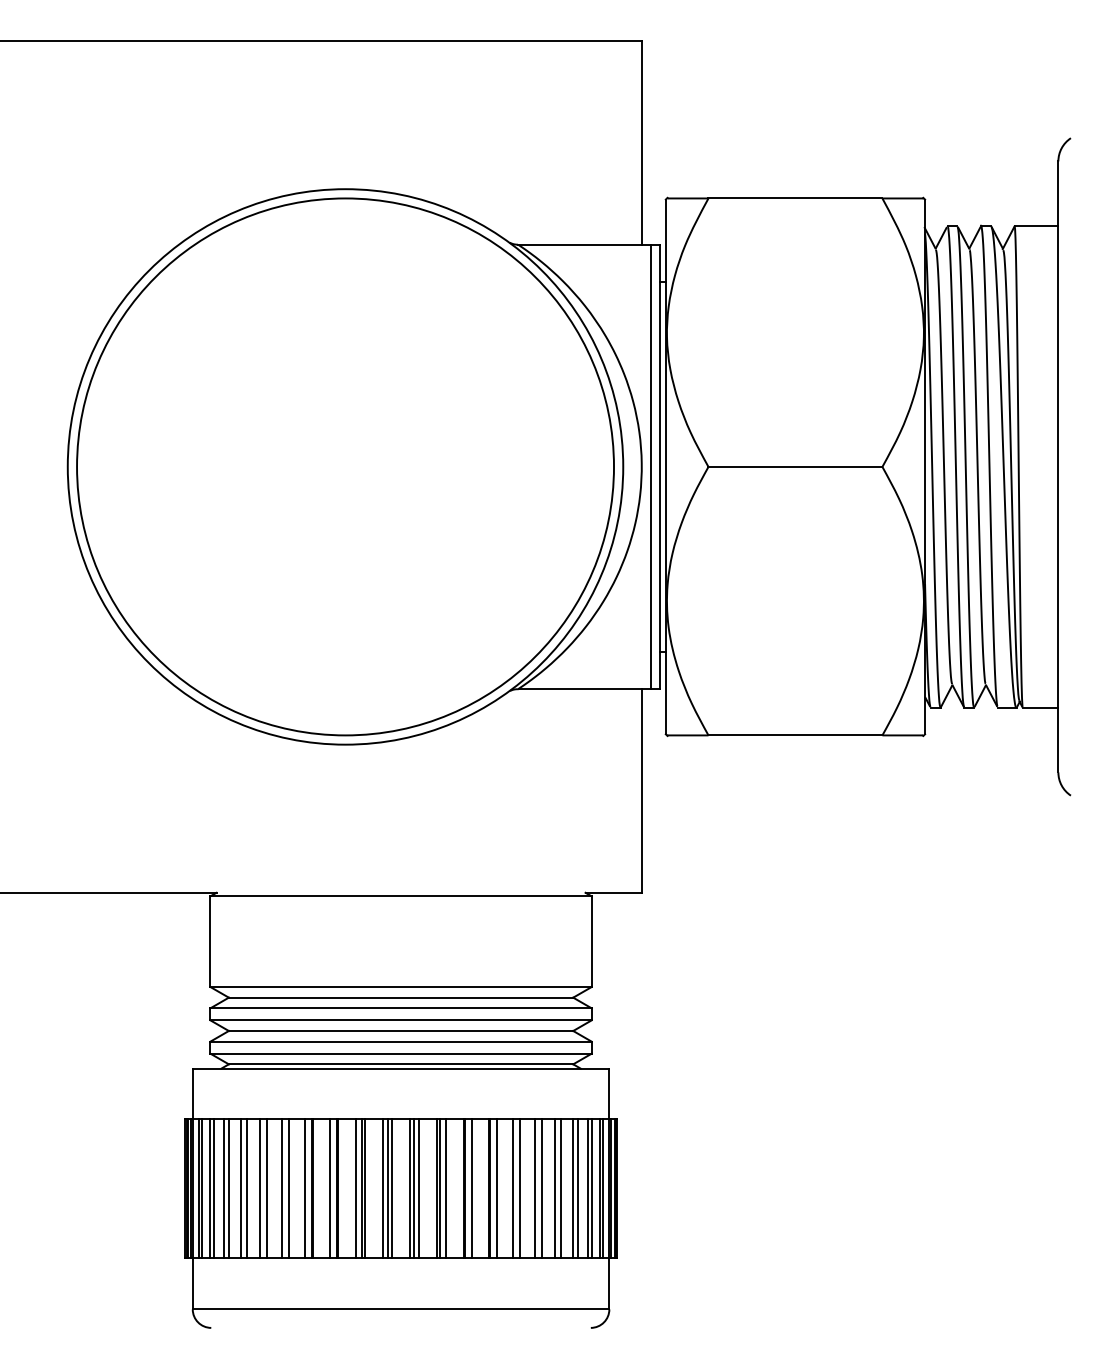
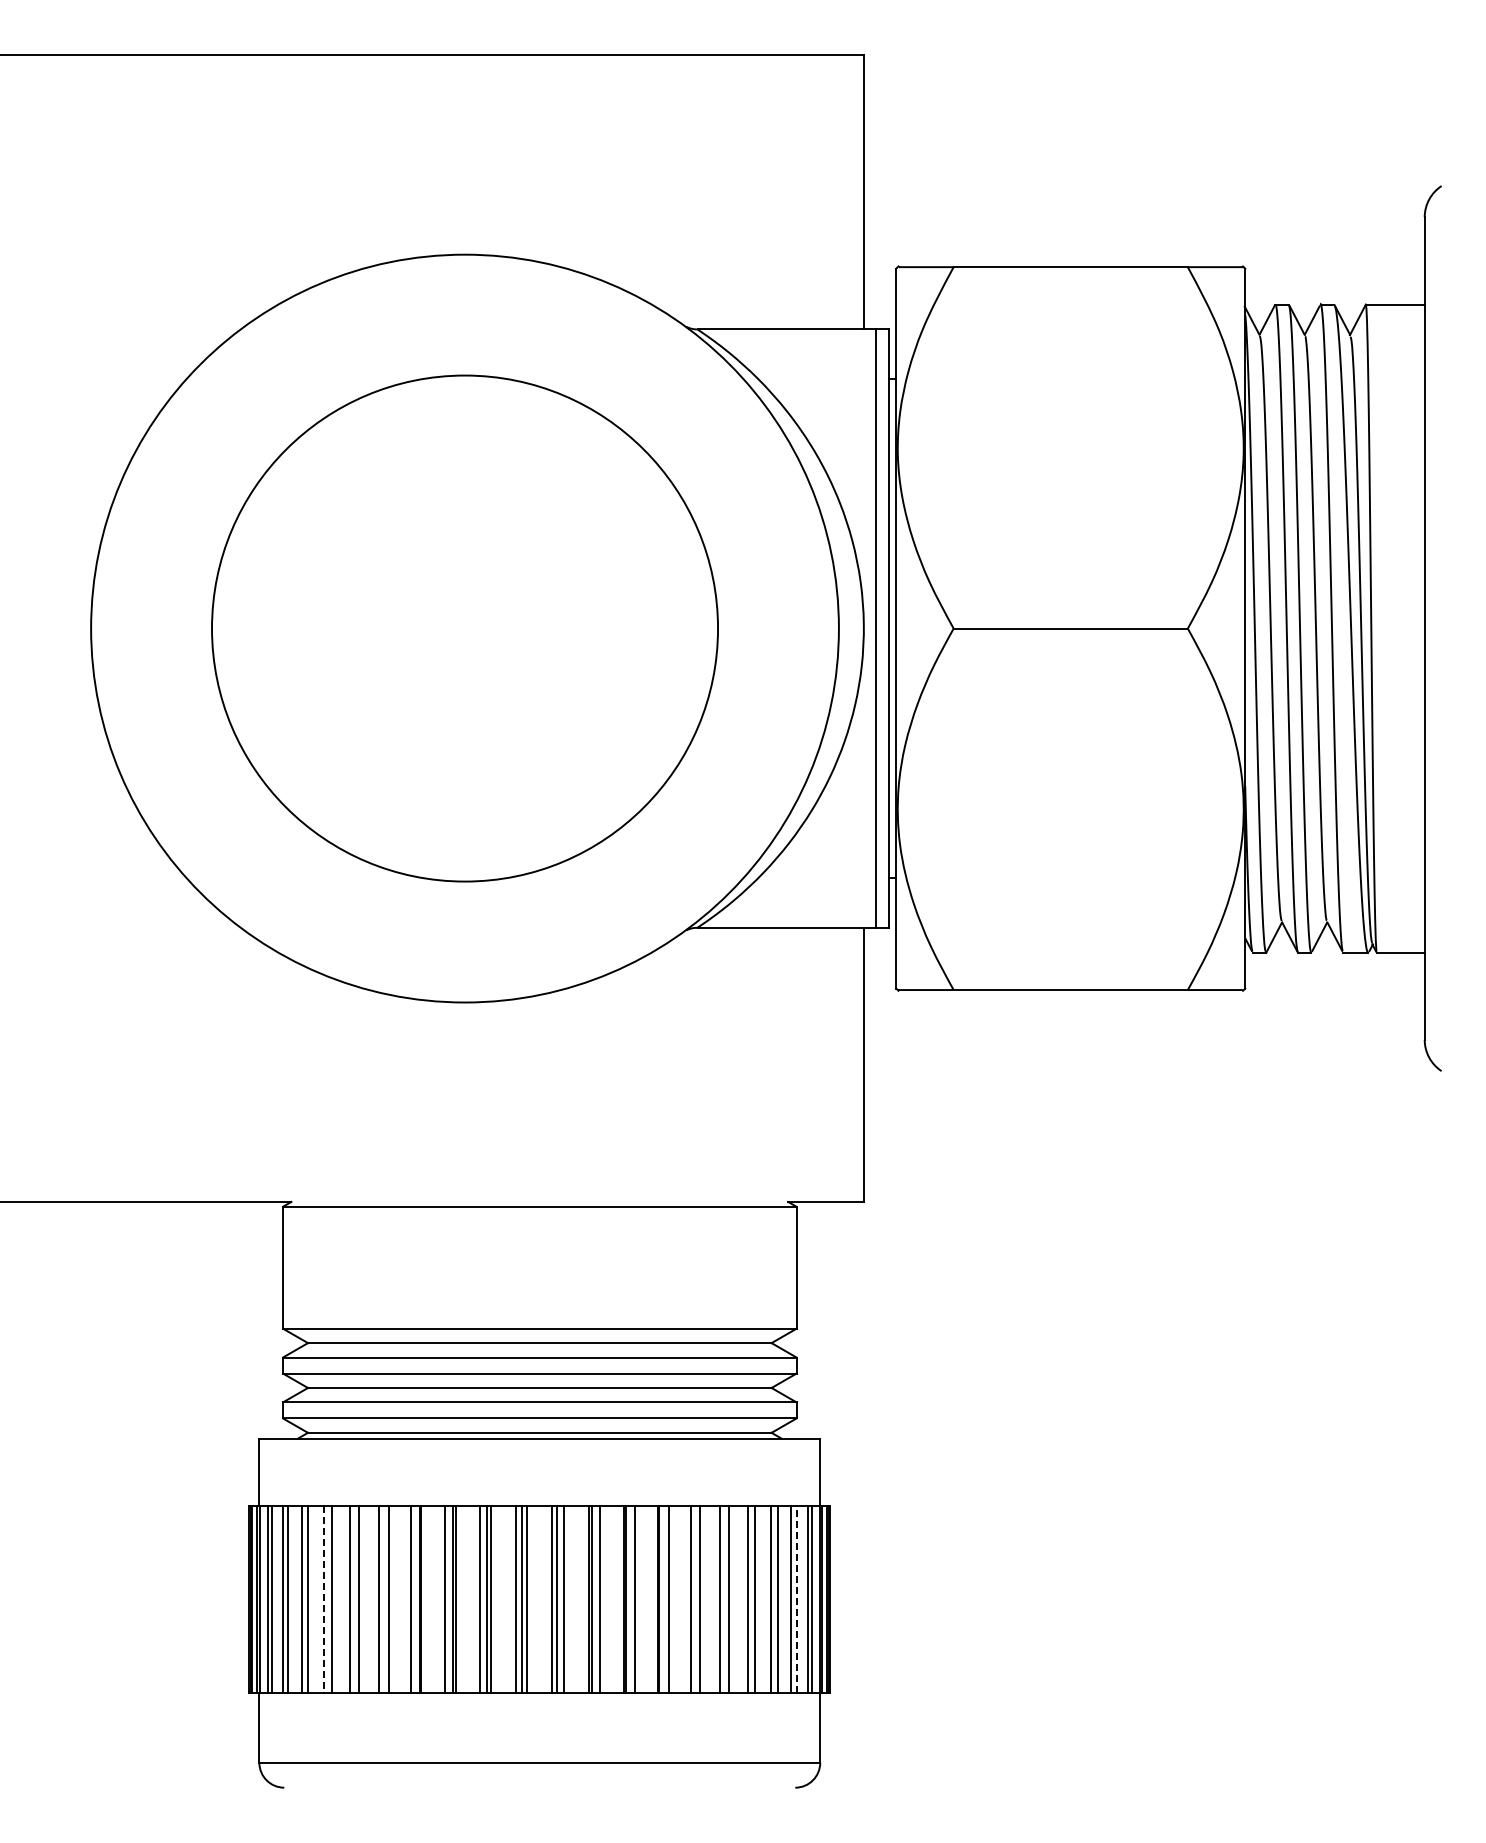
circle: (345, 466) -> (464, 628), size x0.7
line: (241, 1188) -> (324, 1600), solid -> dashed
line: (591, 1188) -> (796, 1599), solid -> dashed

